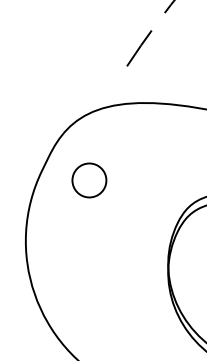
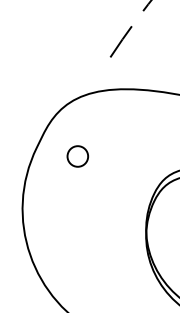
part: (89, 180) -> (77, 156), size x0.7

